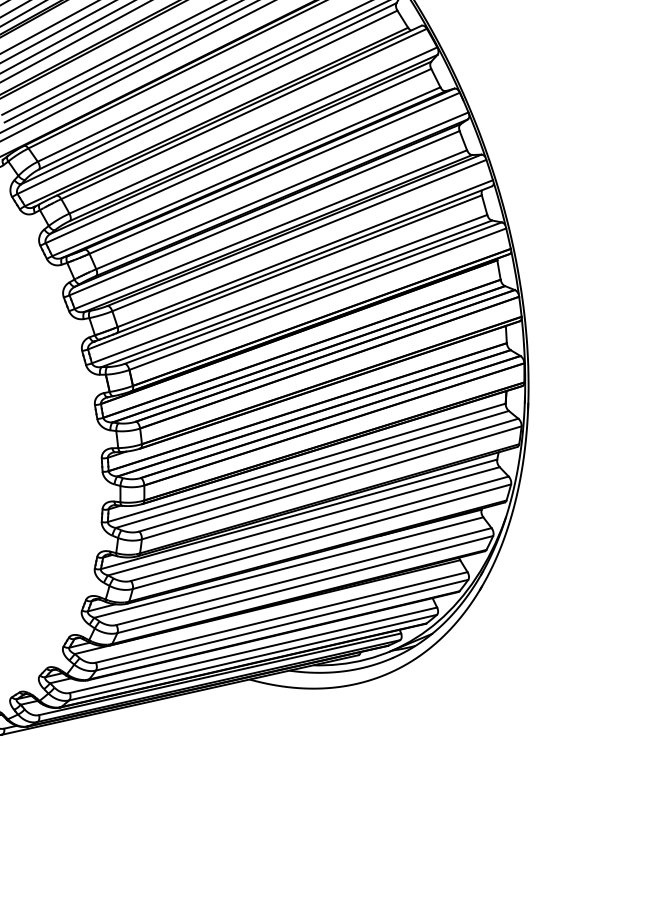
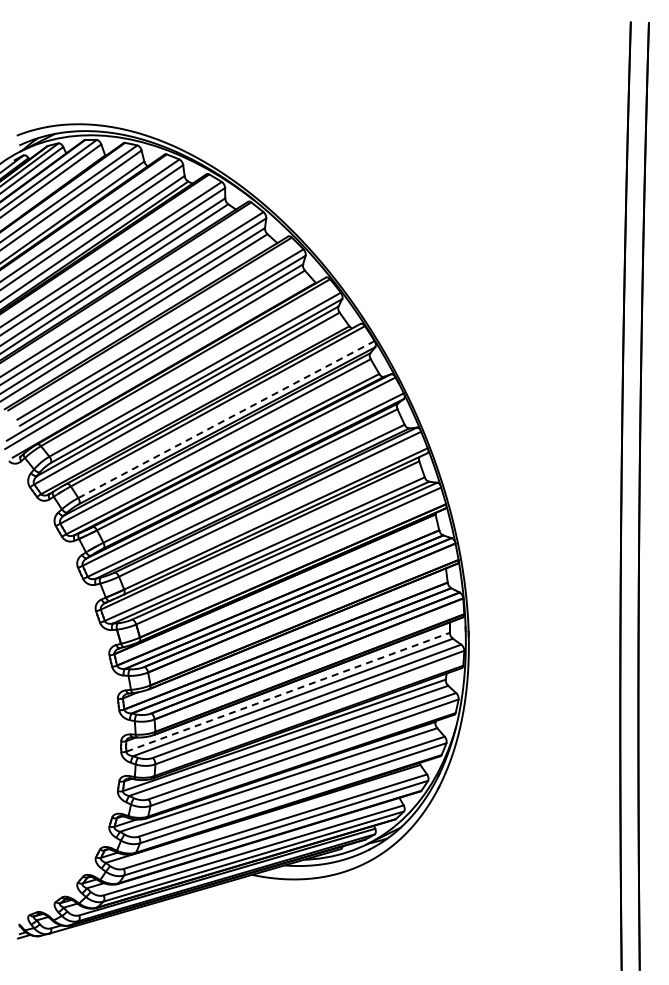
line: (253, 130) -> (226, 419), solid -> dashed
line: (307, 463) -> (288, 692), solid -> dashed

